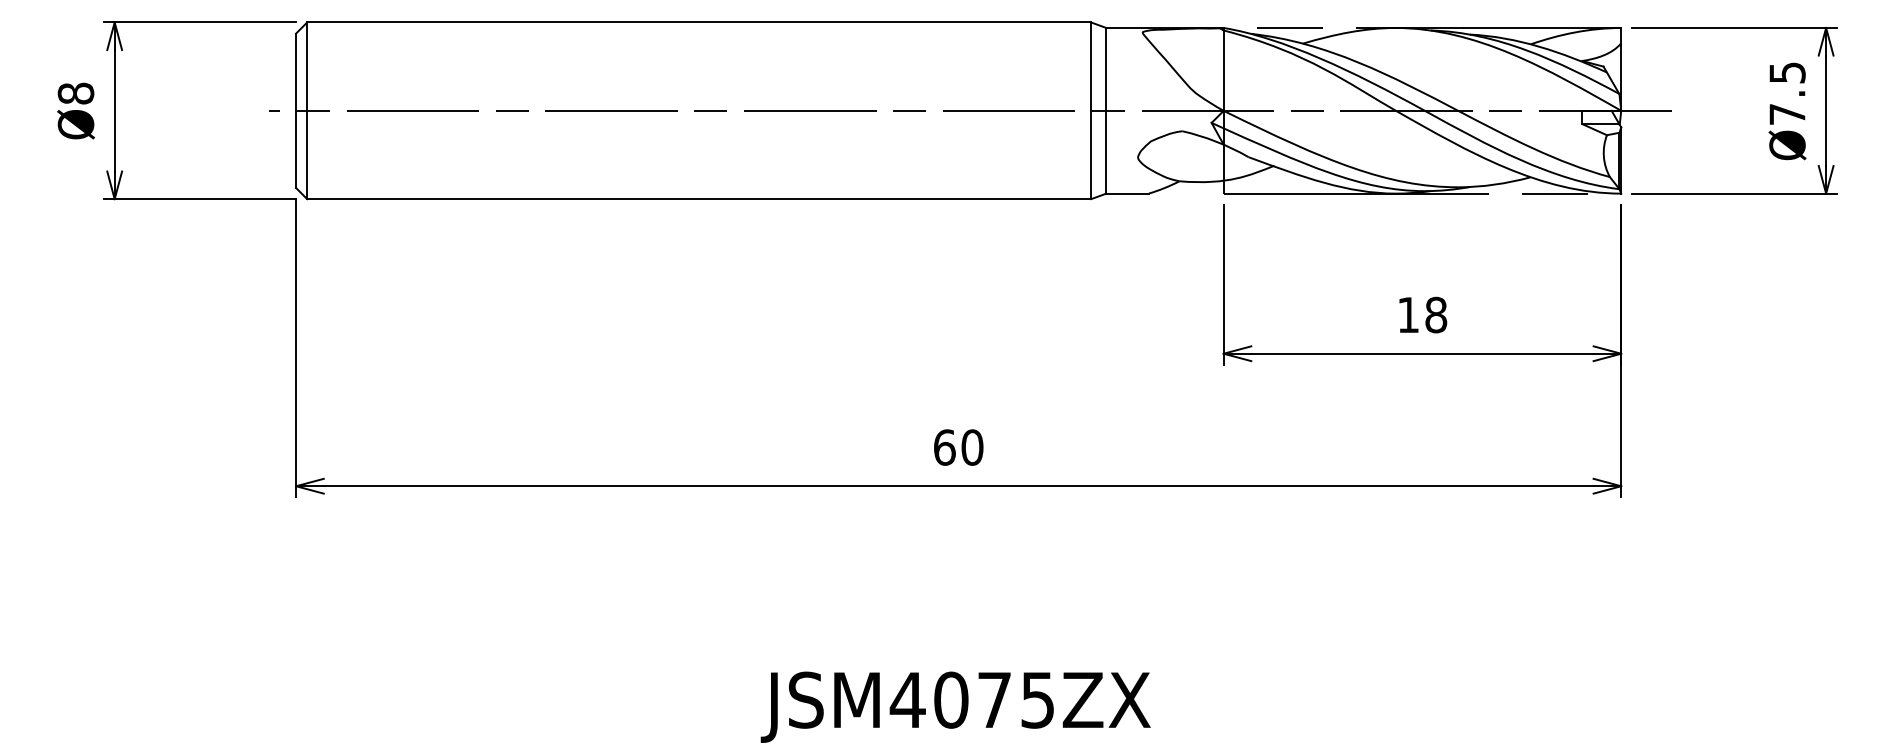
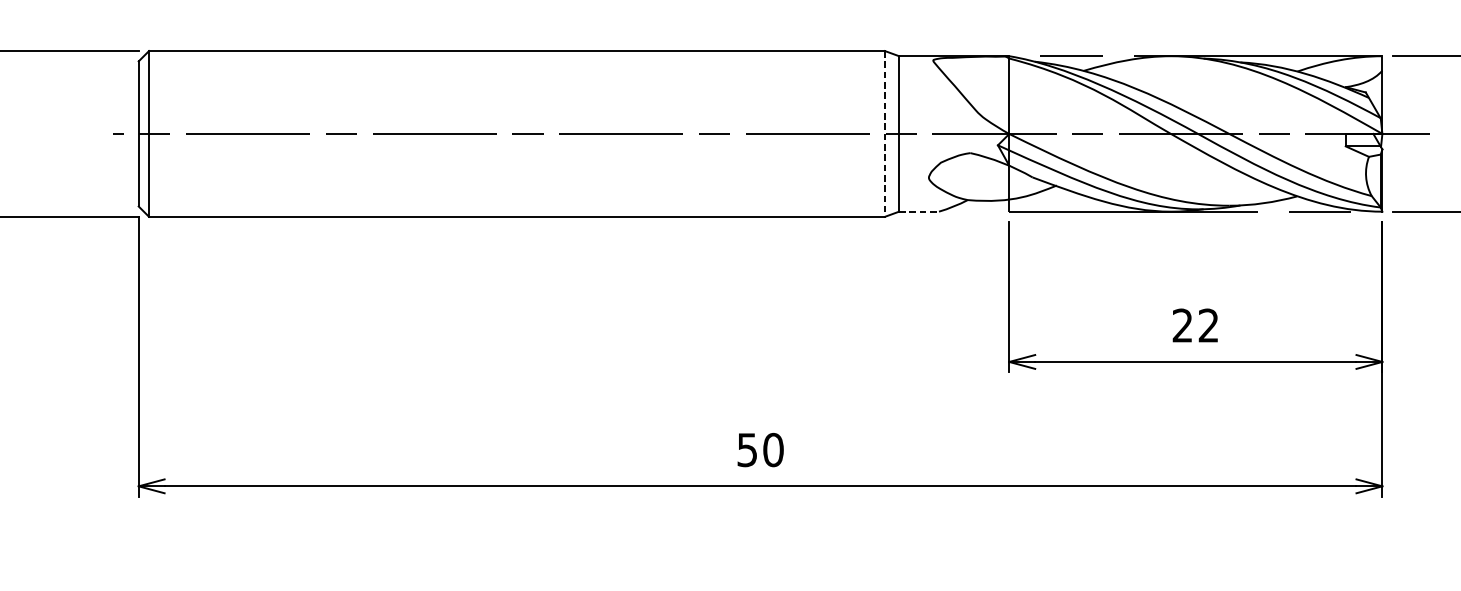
line: (1091, 111) -> (885, 134), solid -> dashed
line: (1128, 193) -> (919, 211), solid -> dashed
text: (1422, 314) -> (1195, 325), 18 -> 22
text: (944, 447) -> (747, 449), 60 -> 50

